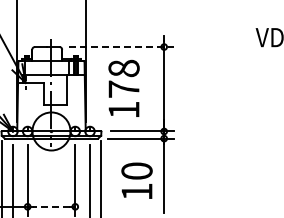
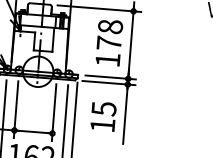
line: (121, 47) -> (99, 9), dashed -> solid
text: (123, 87) -> (108, 41), moved
text: (136, 171) -> (103, 109), 10 -> 15
line: (51, 206) -> (33, 131), dashed -> solid

